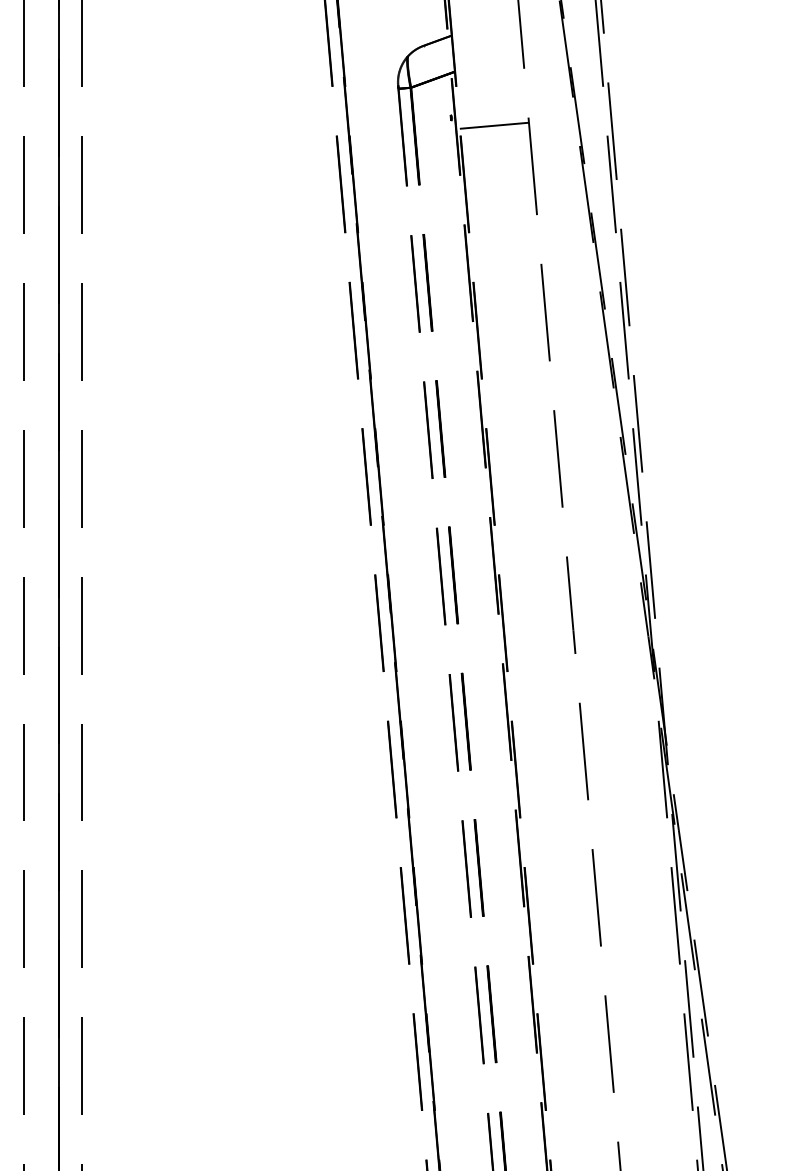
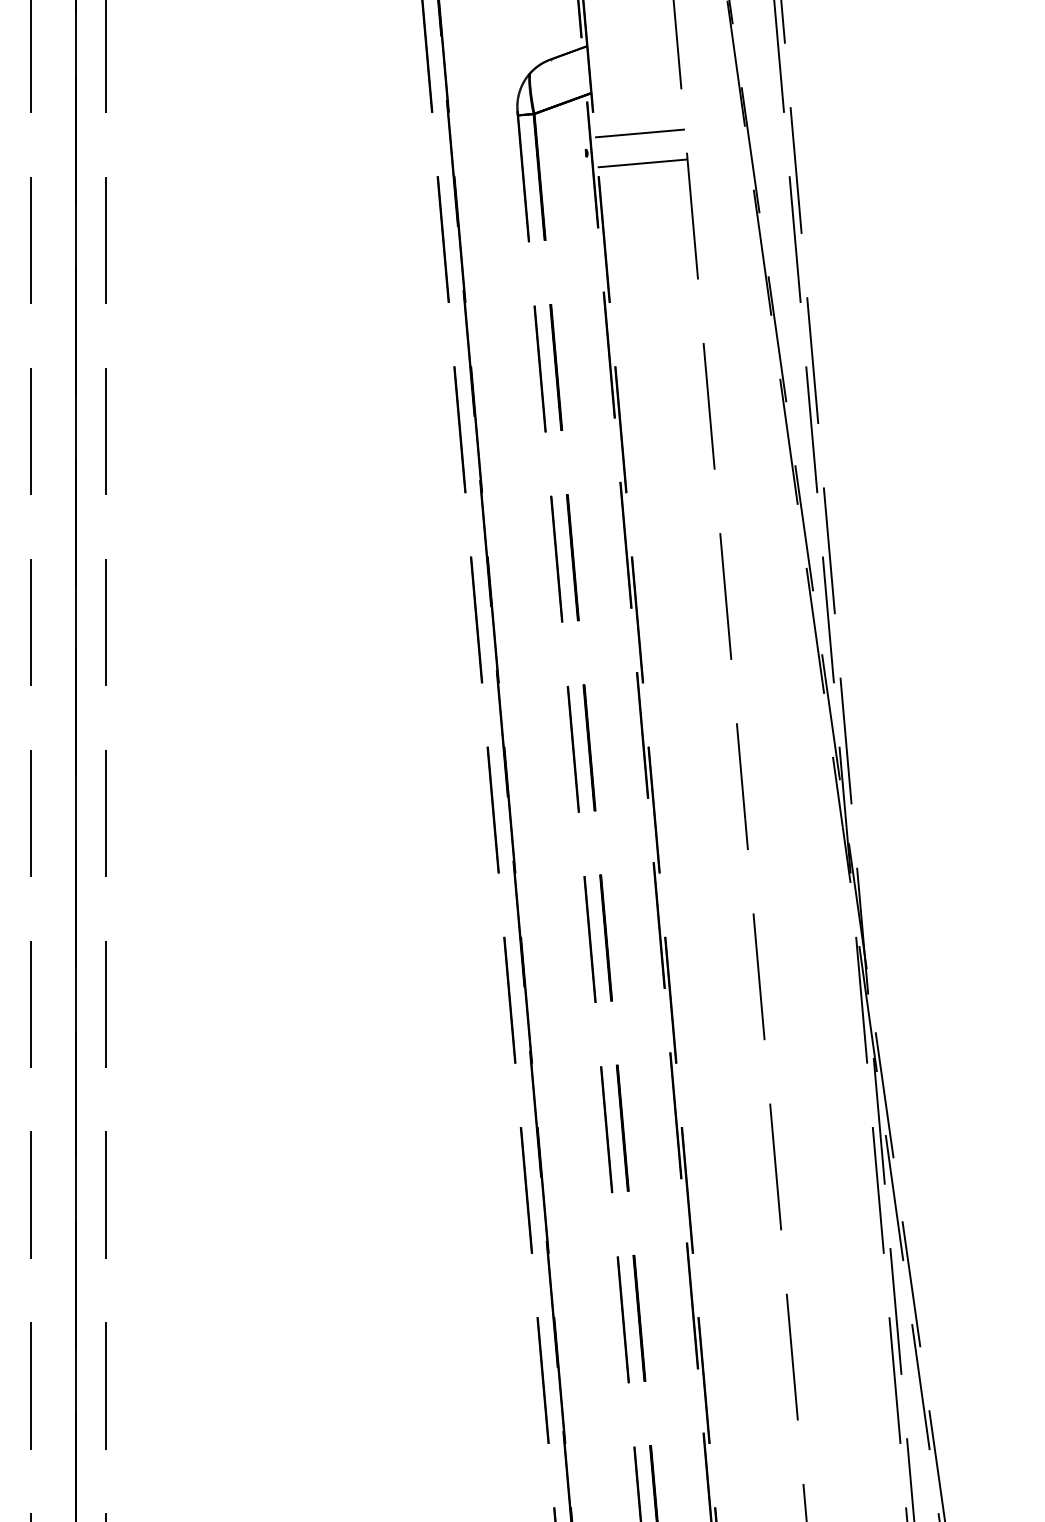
line: (492, 102) -> (639, 133), added

